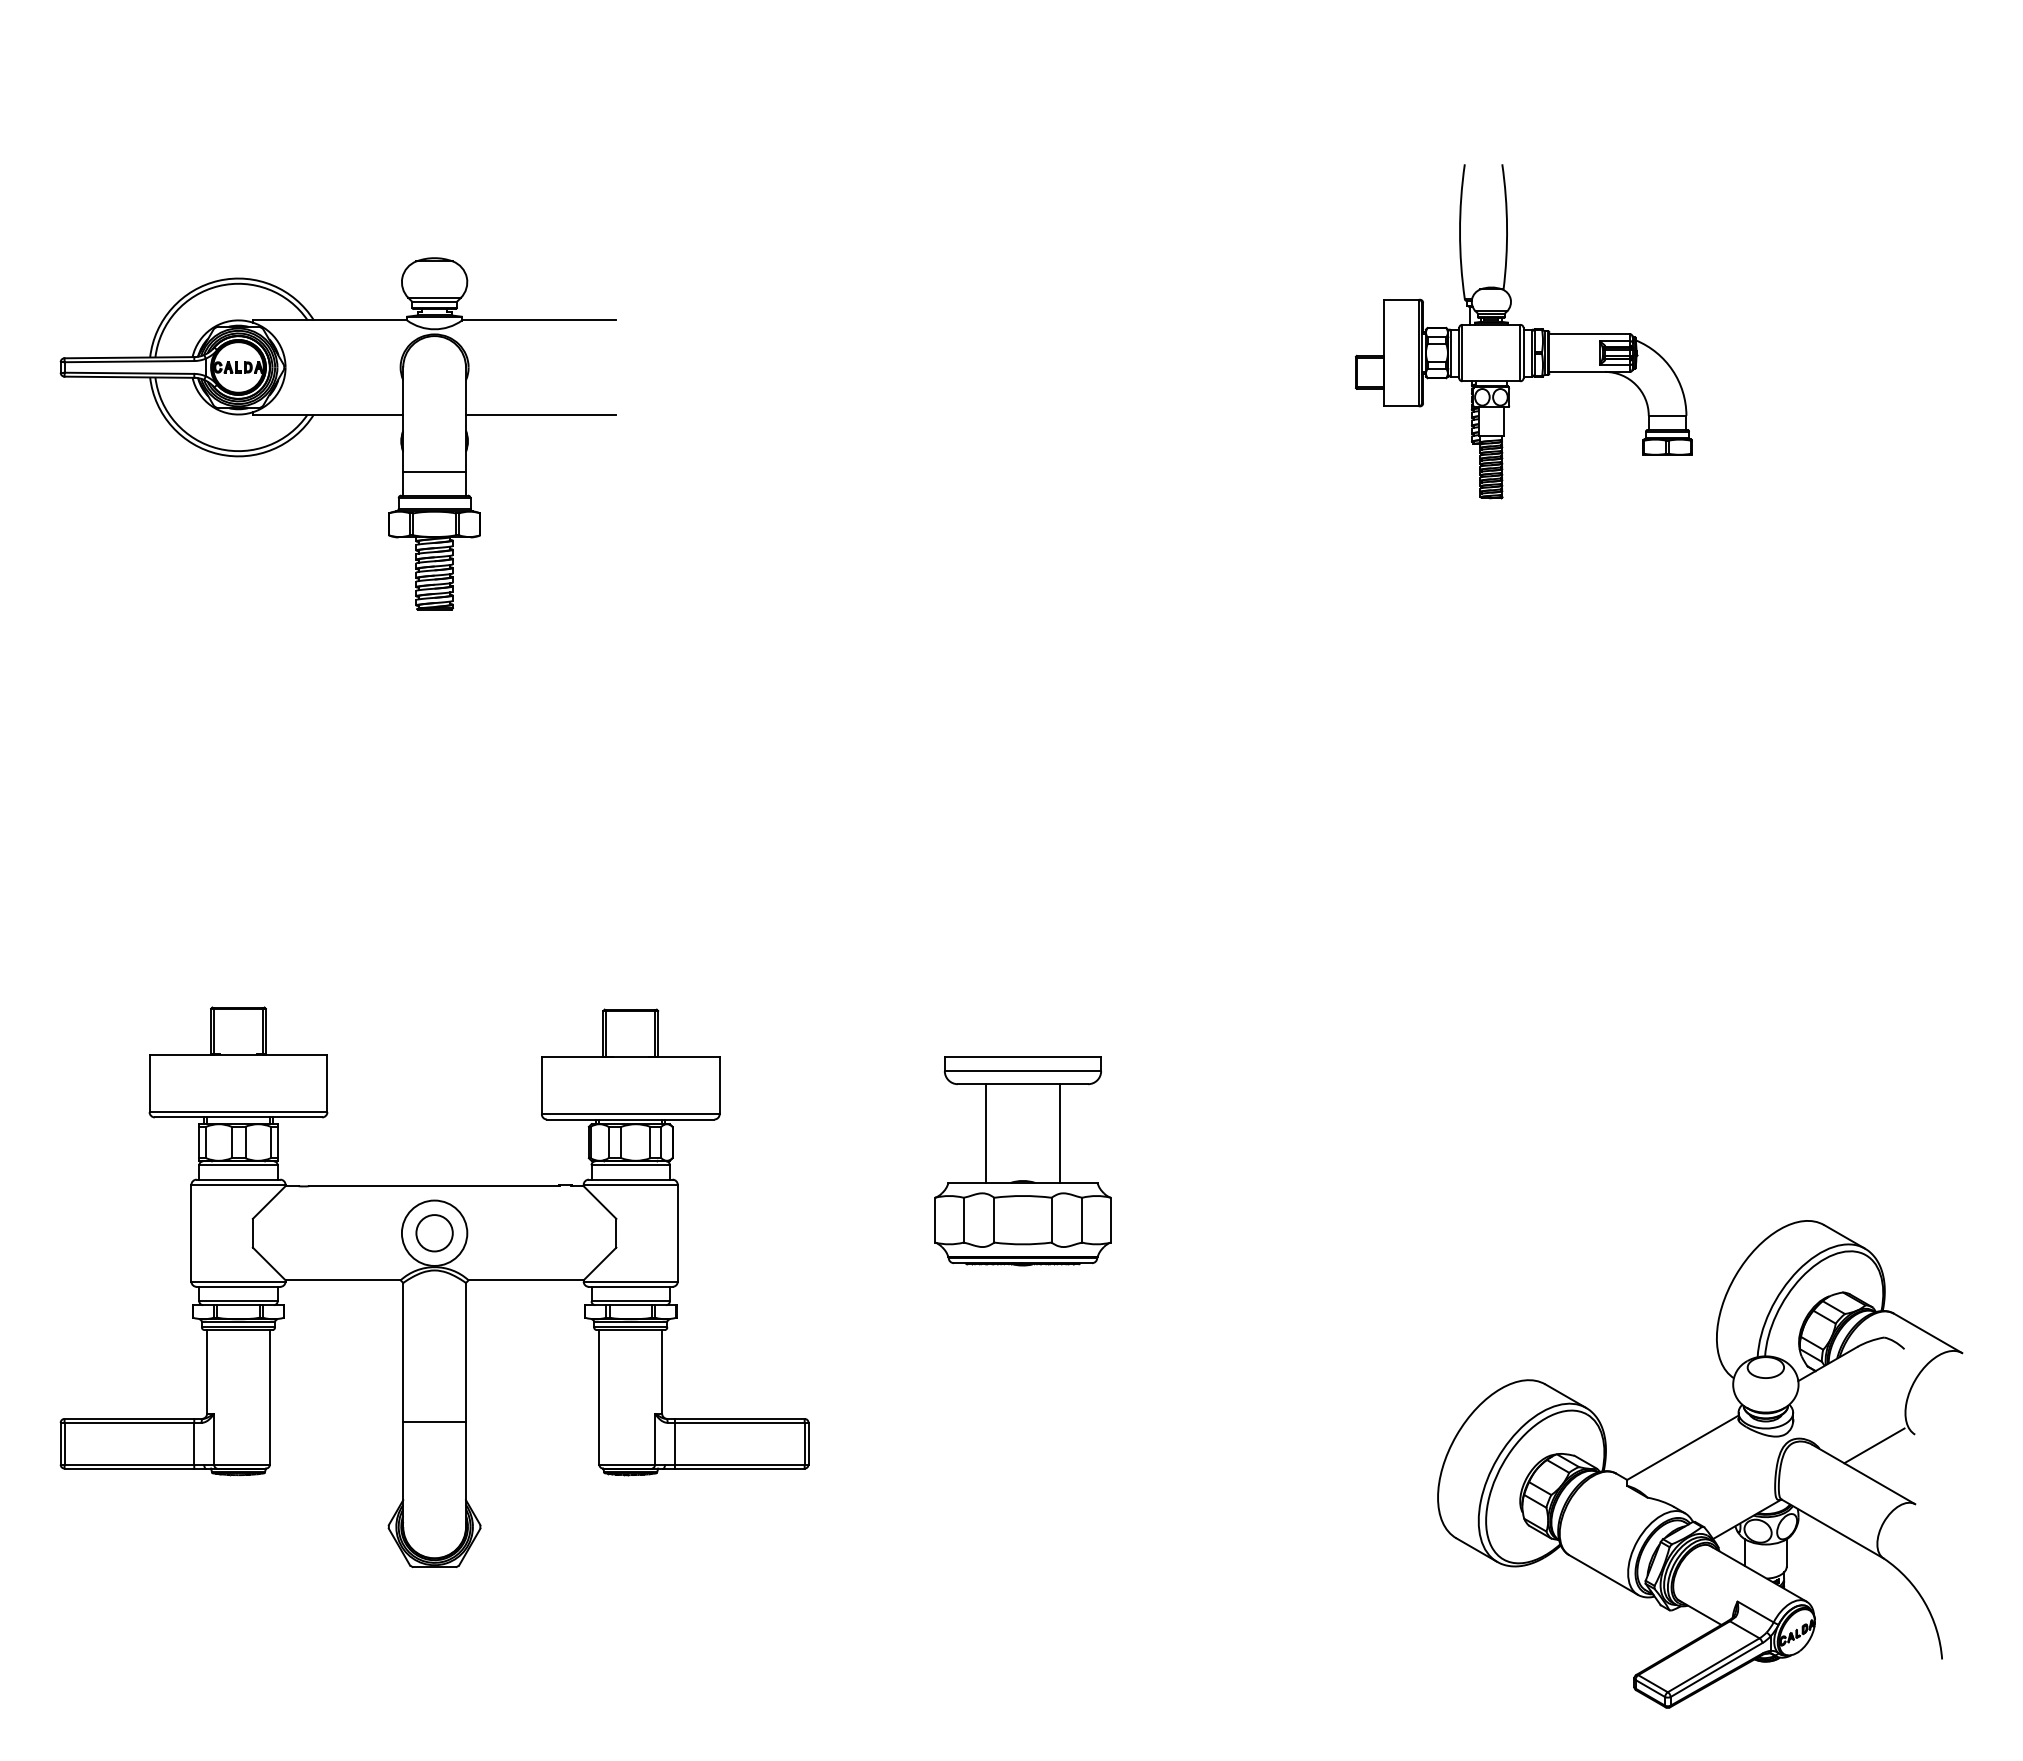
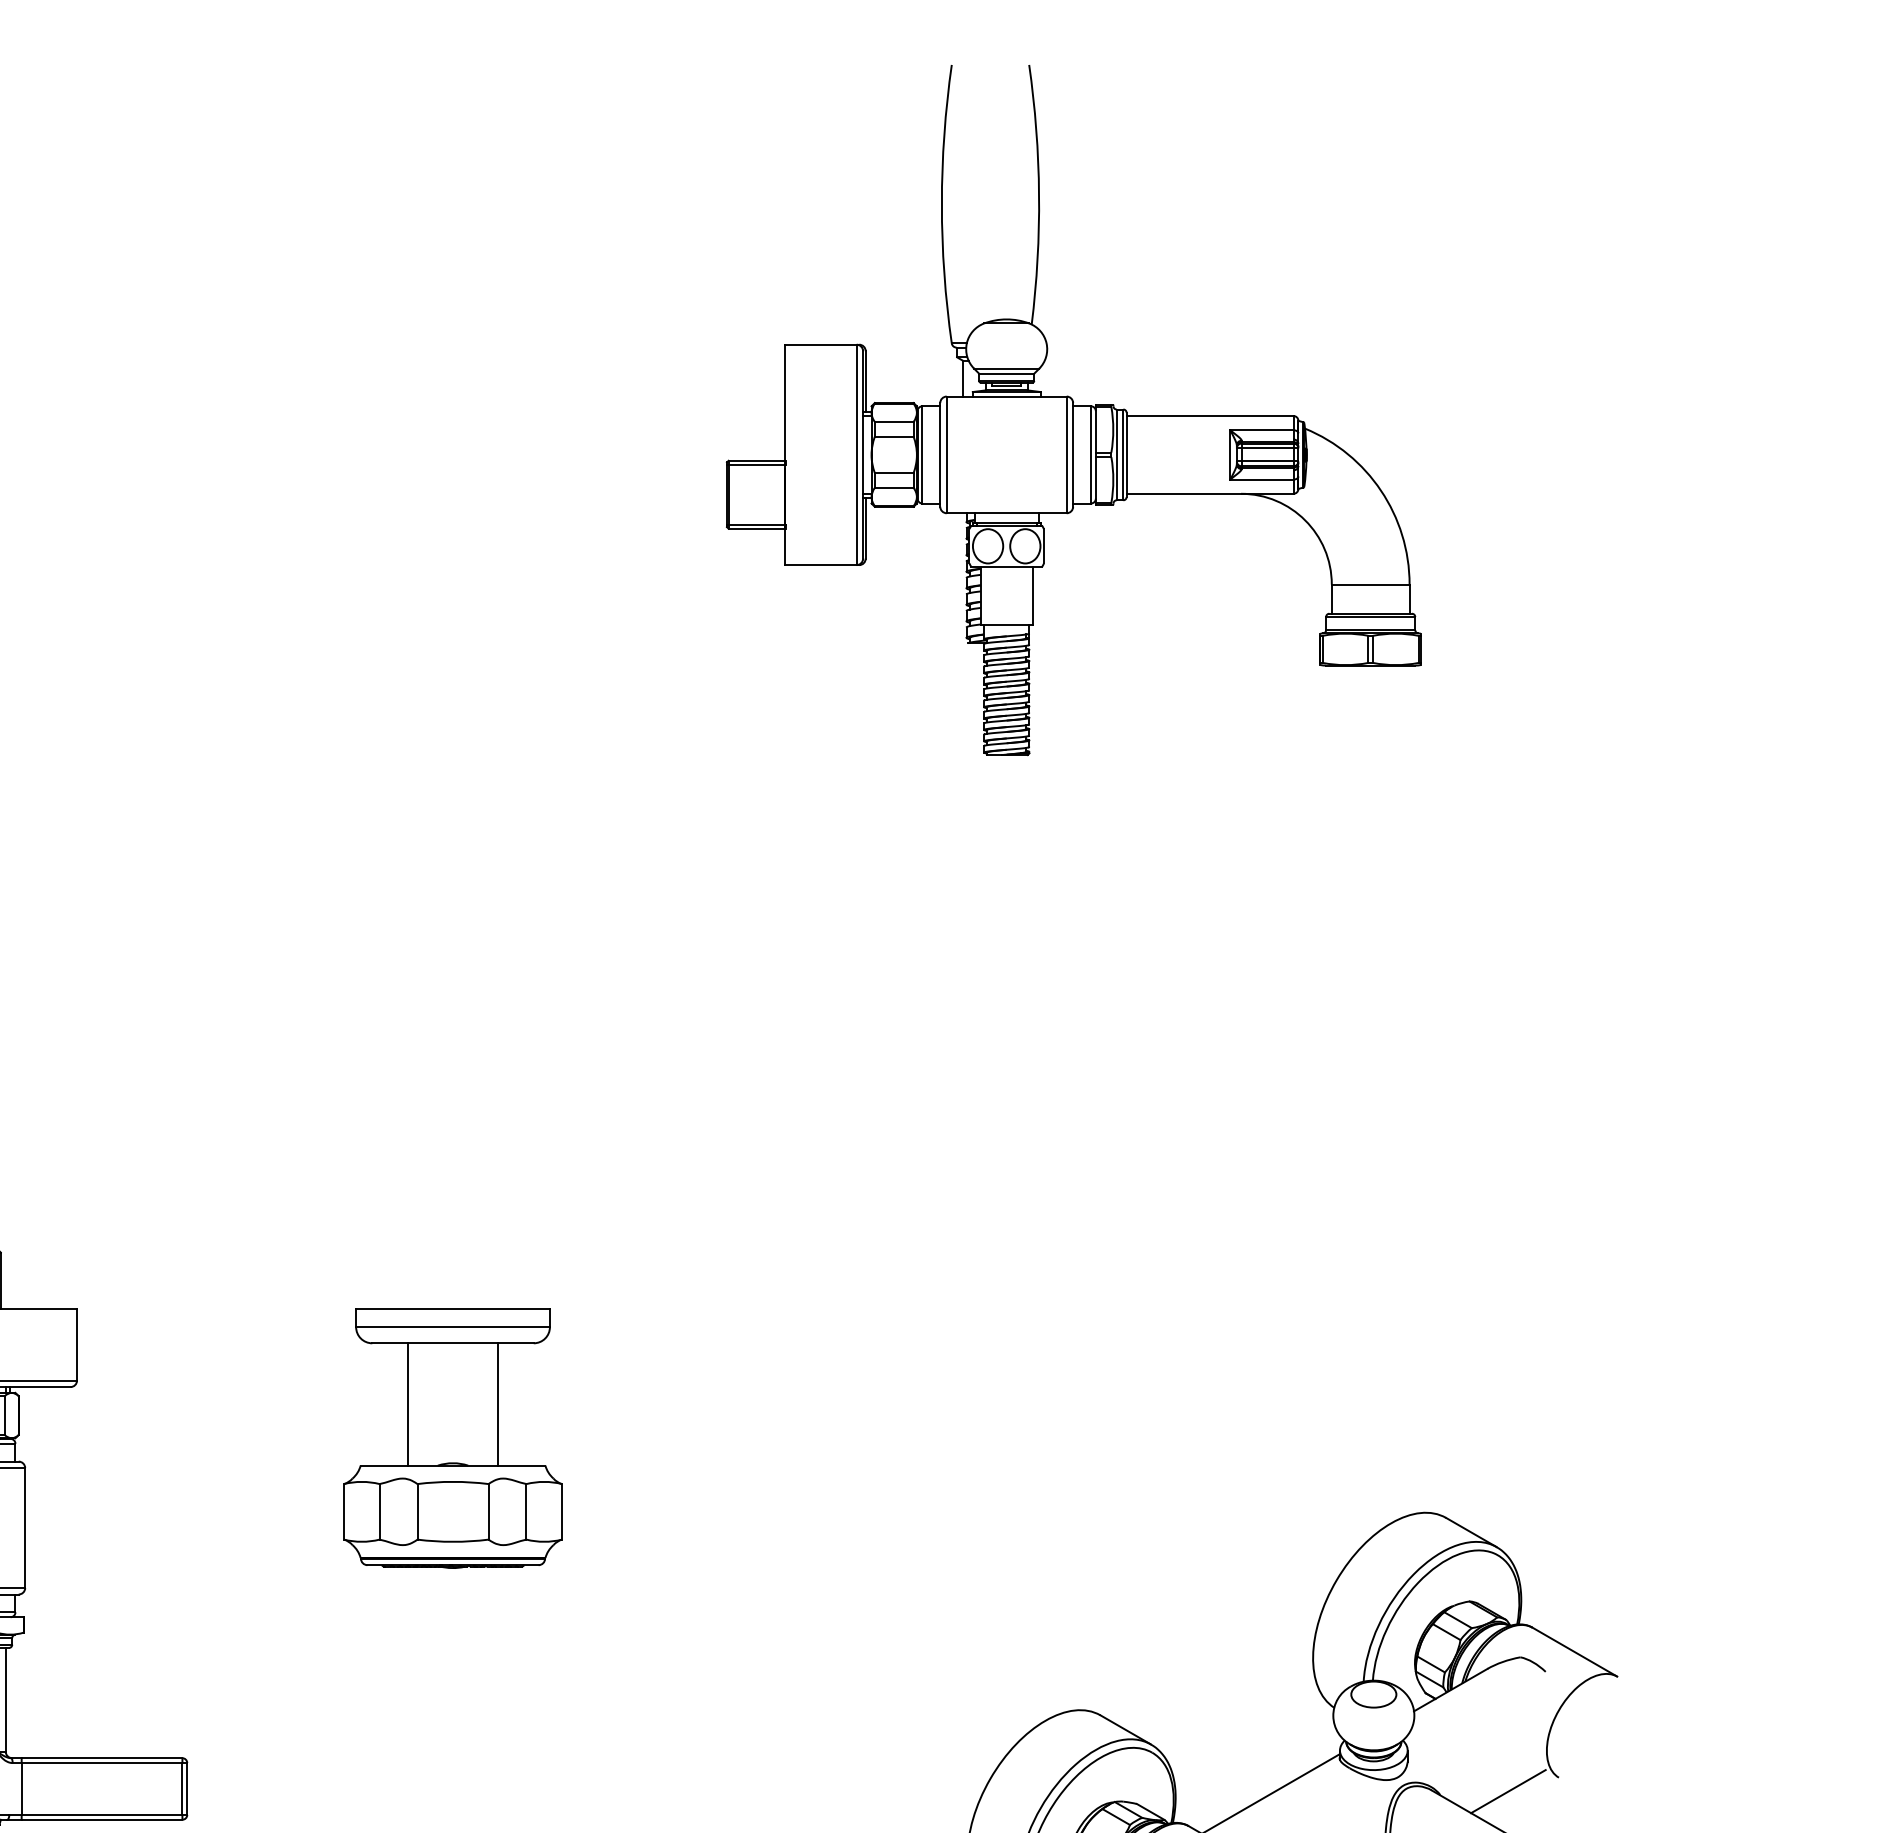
part: (1523, 331) -> (1073, 410), size x1.67

